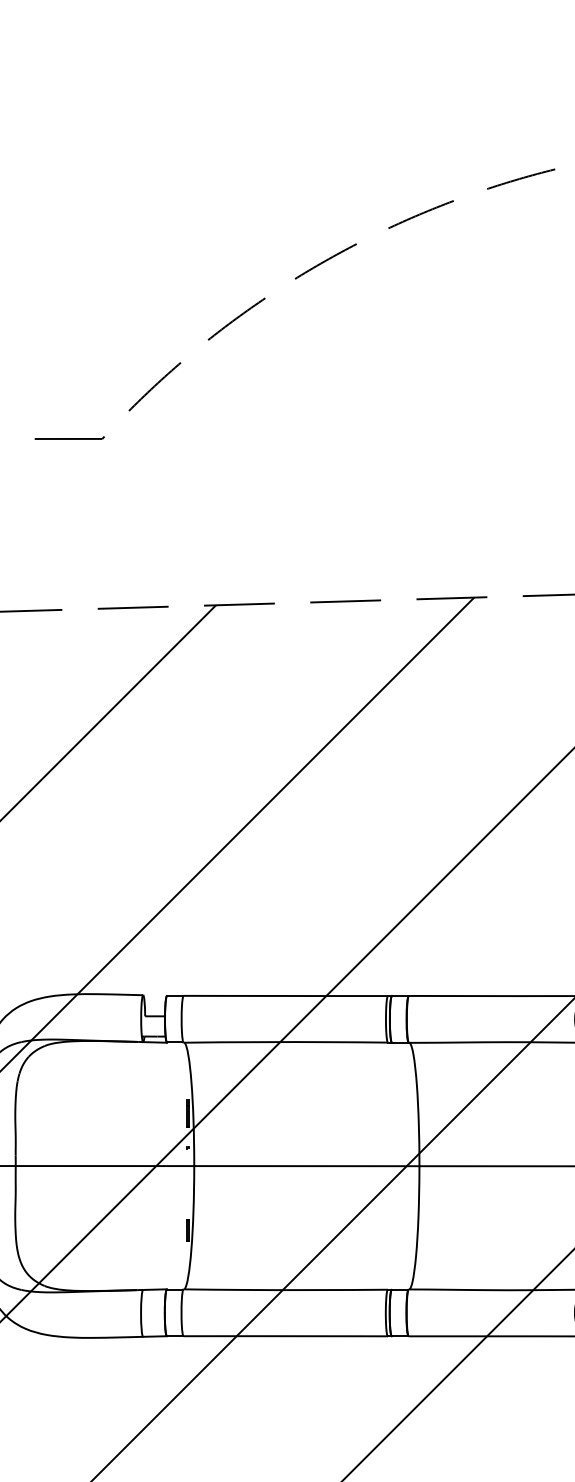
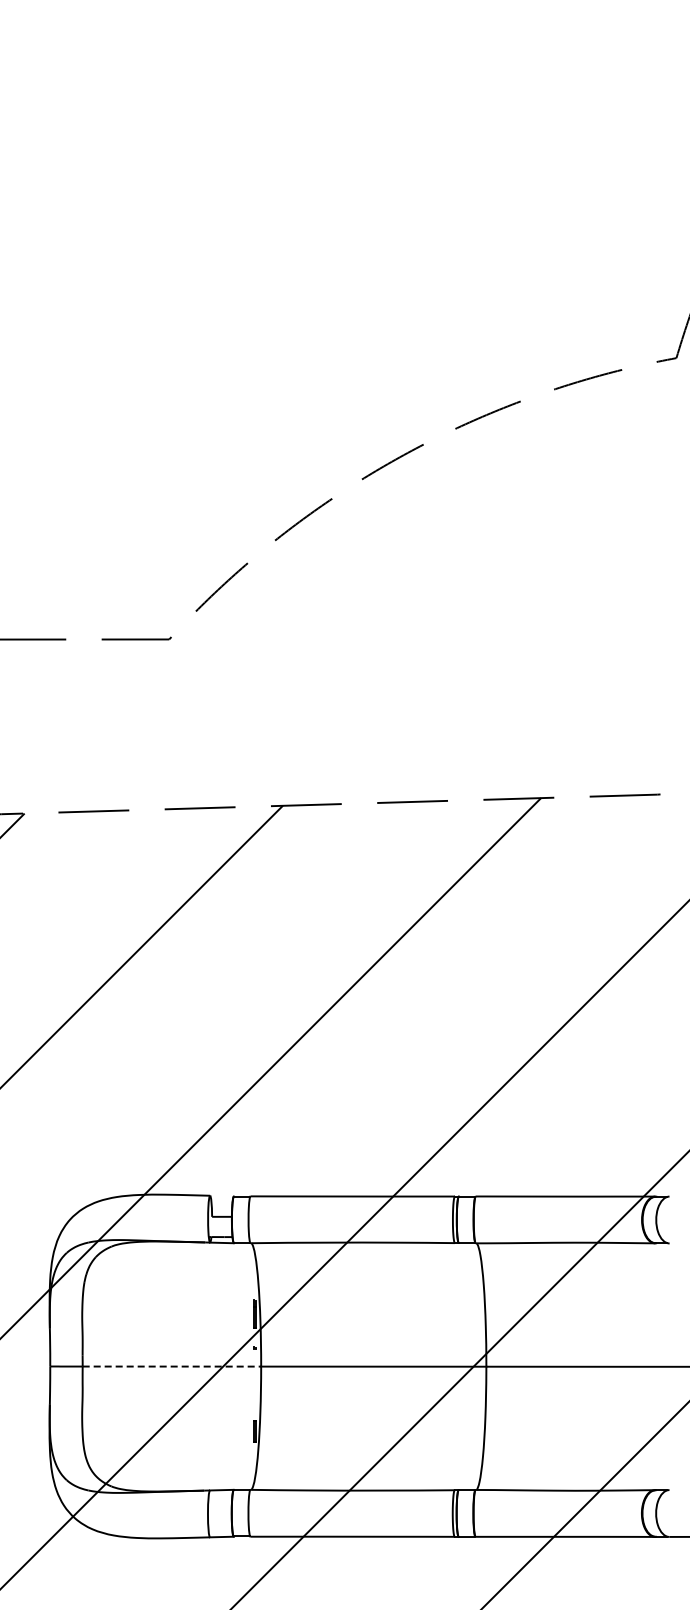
line: (105, 1165) -> (172, 1366), solid -> dashed

